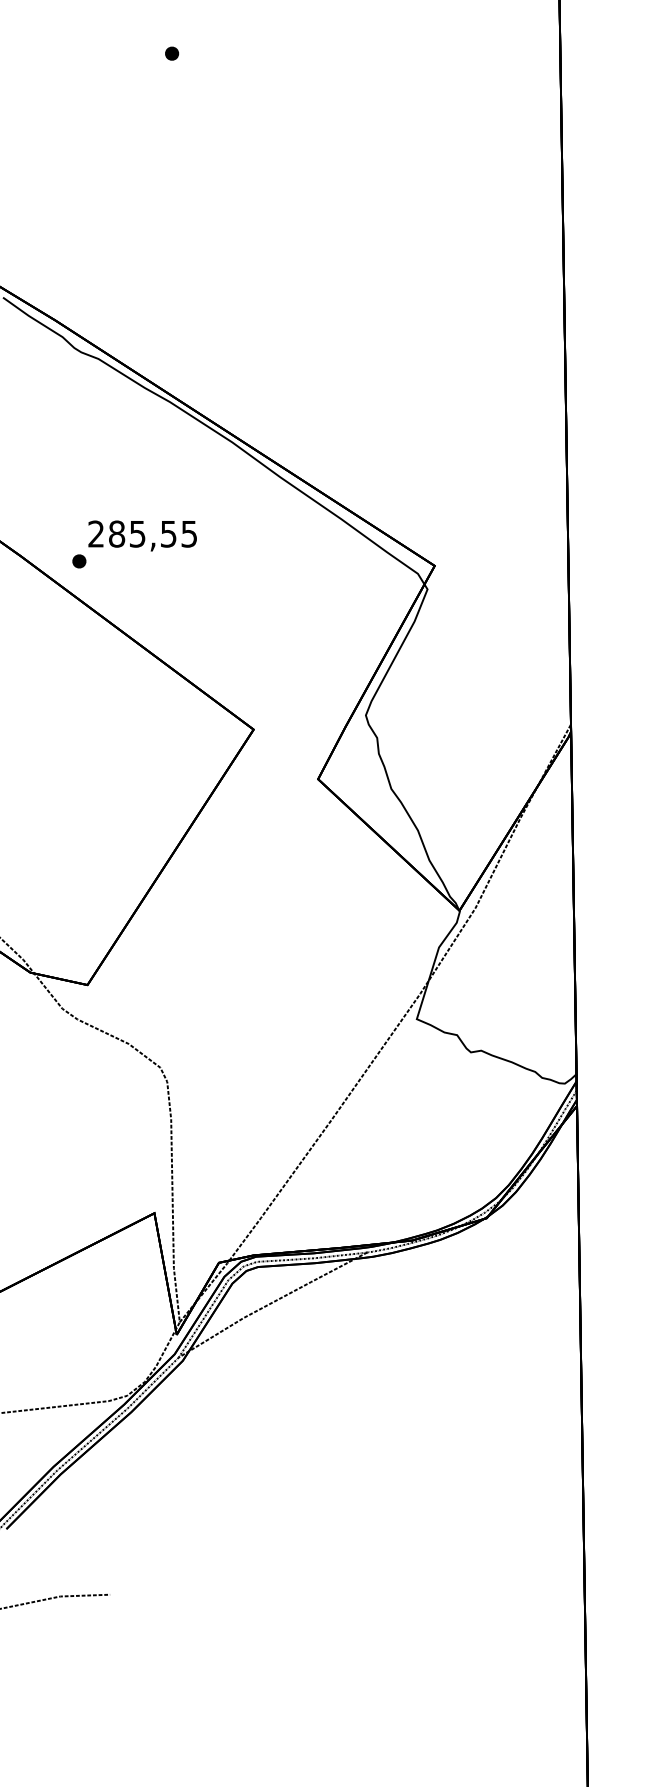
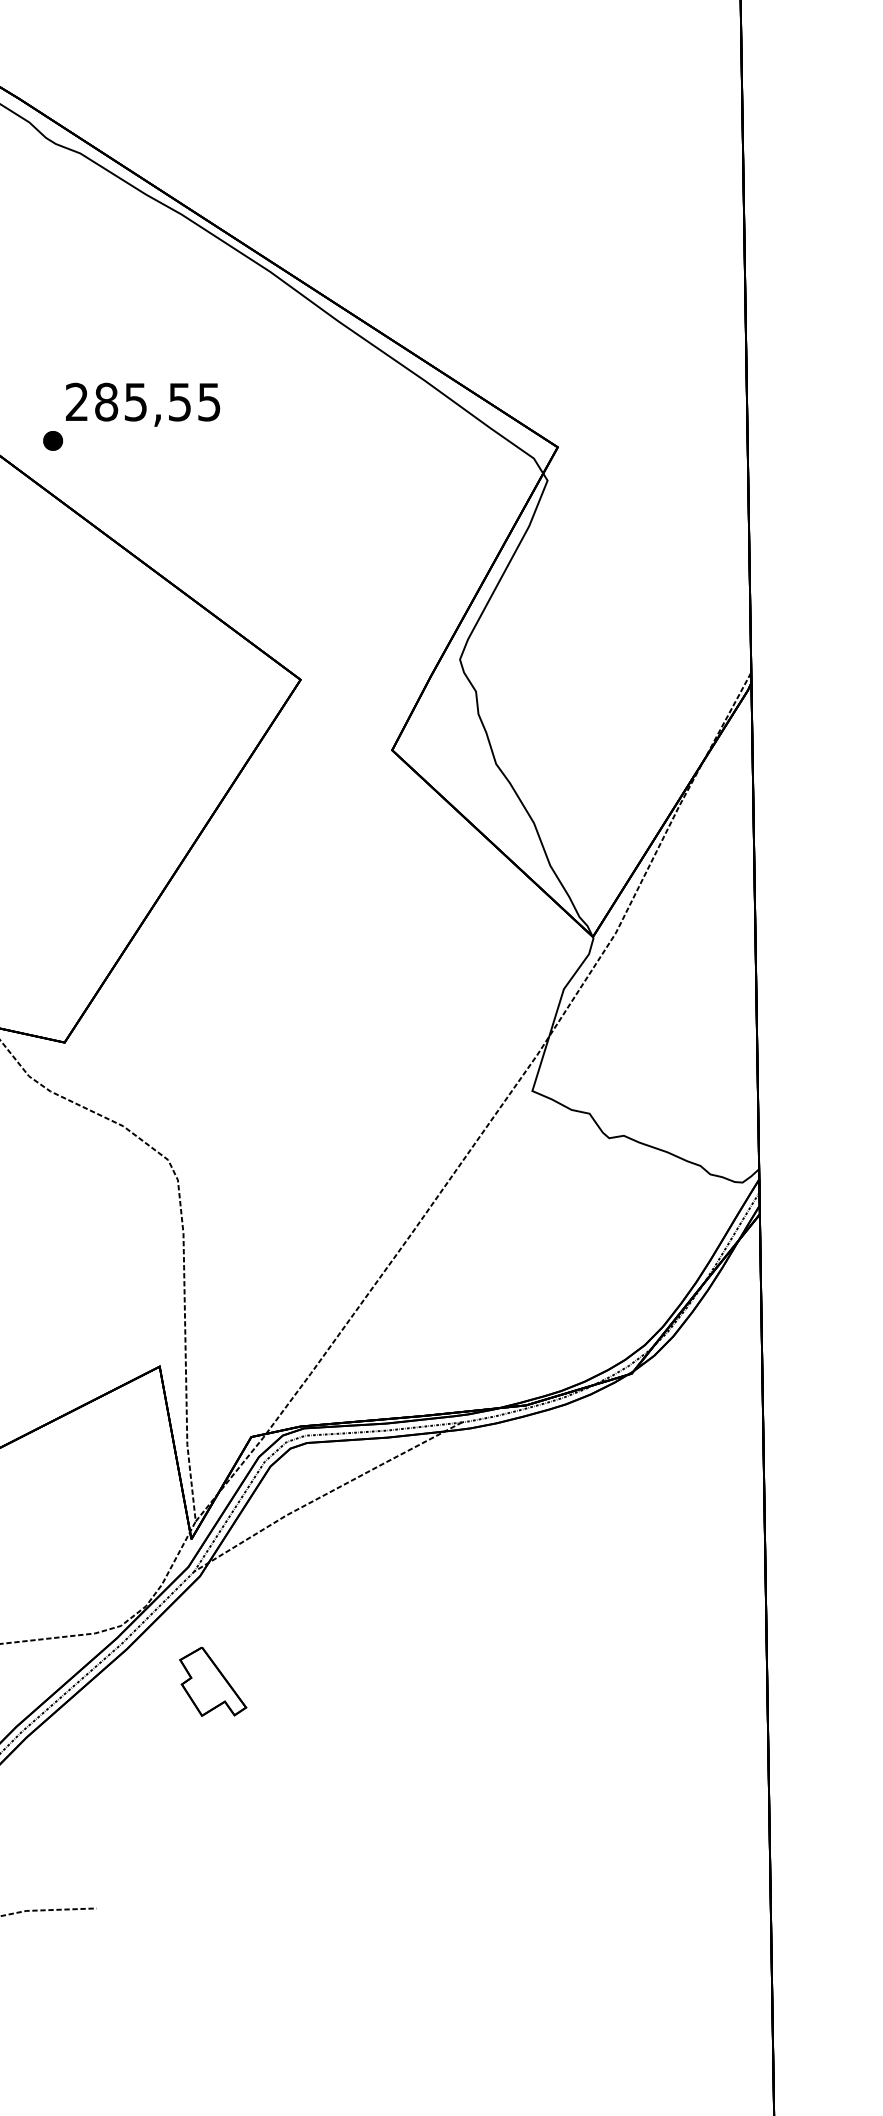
part: (191, 1435) -> (212, 1682), added

